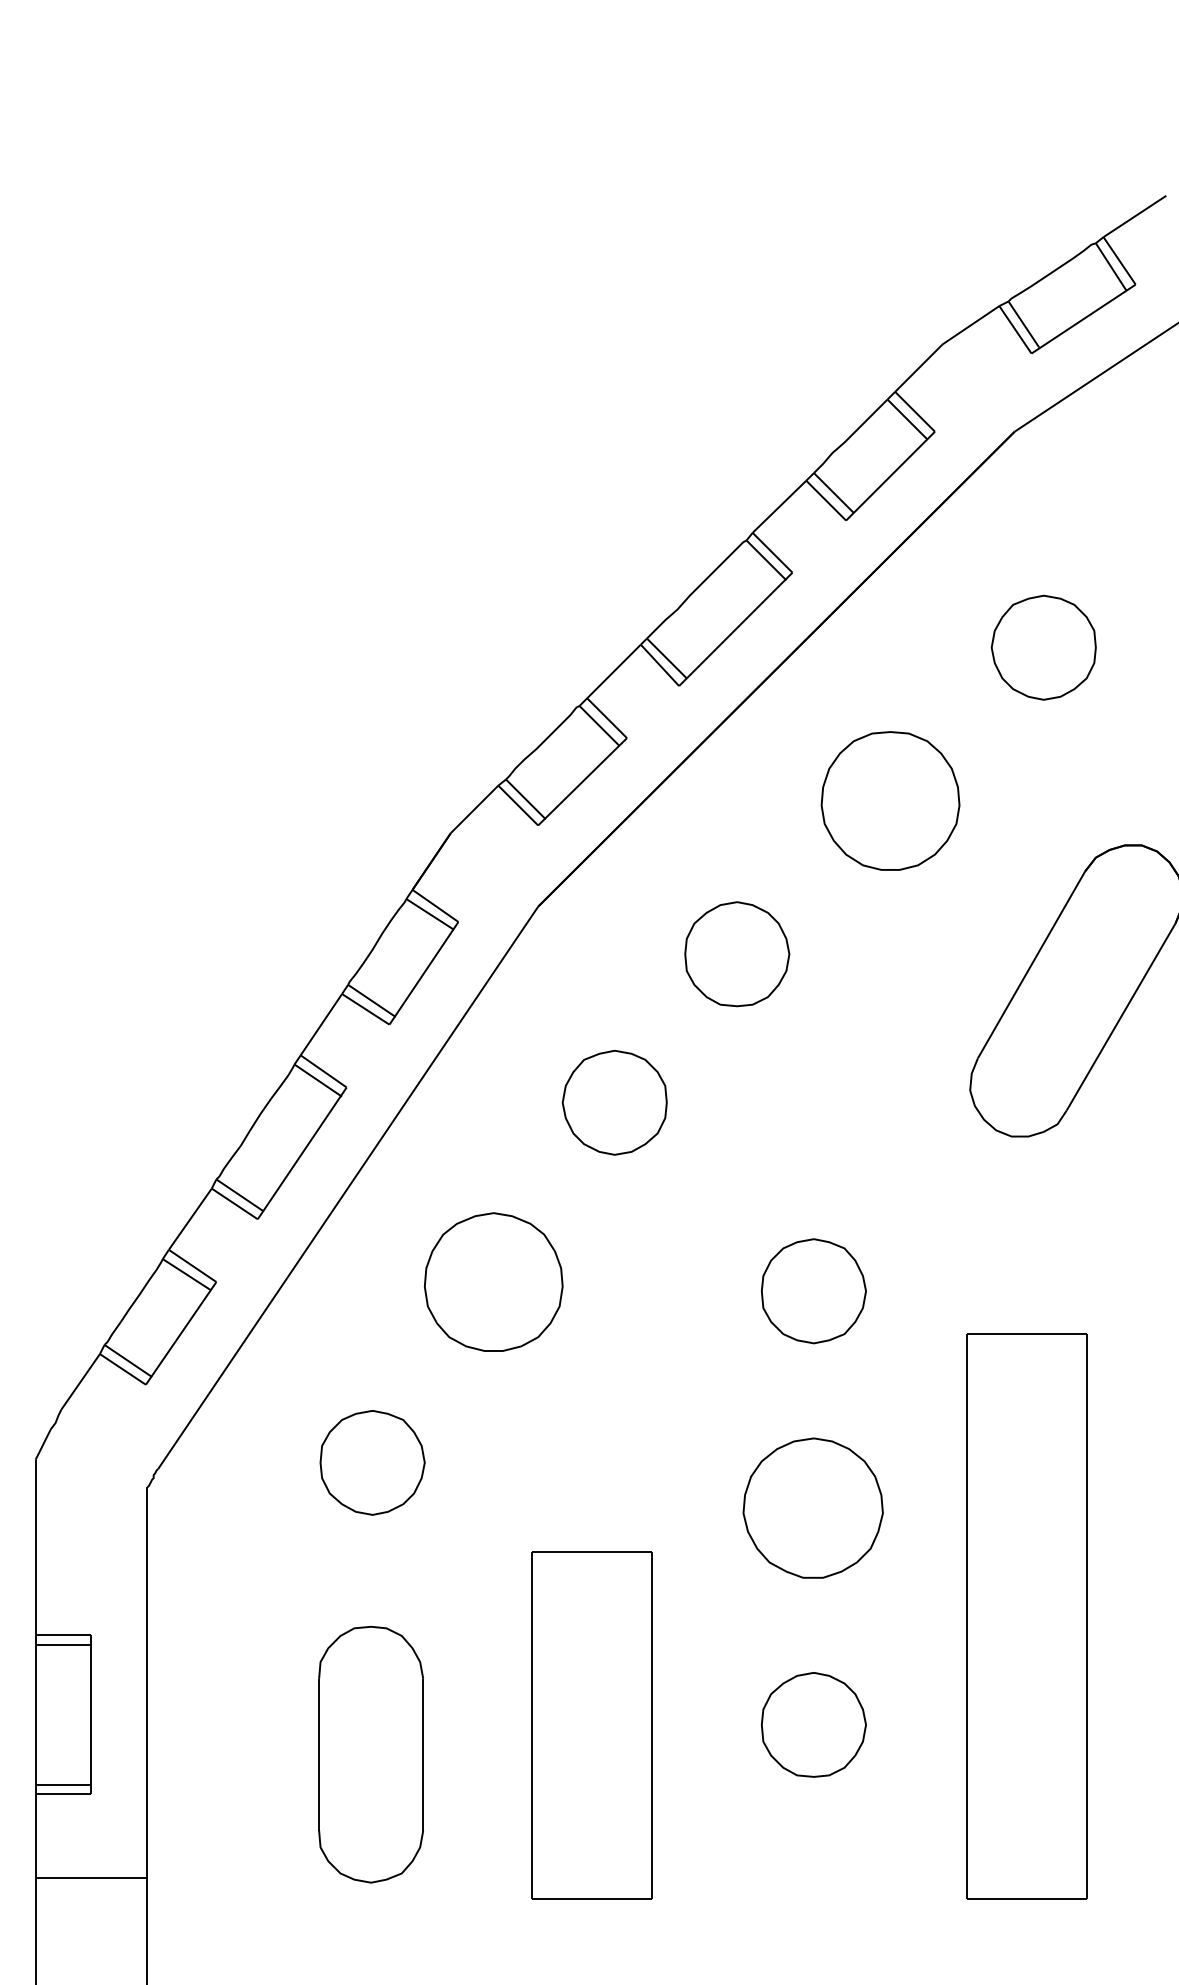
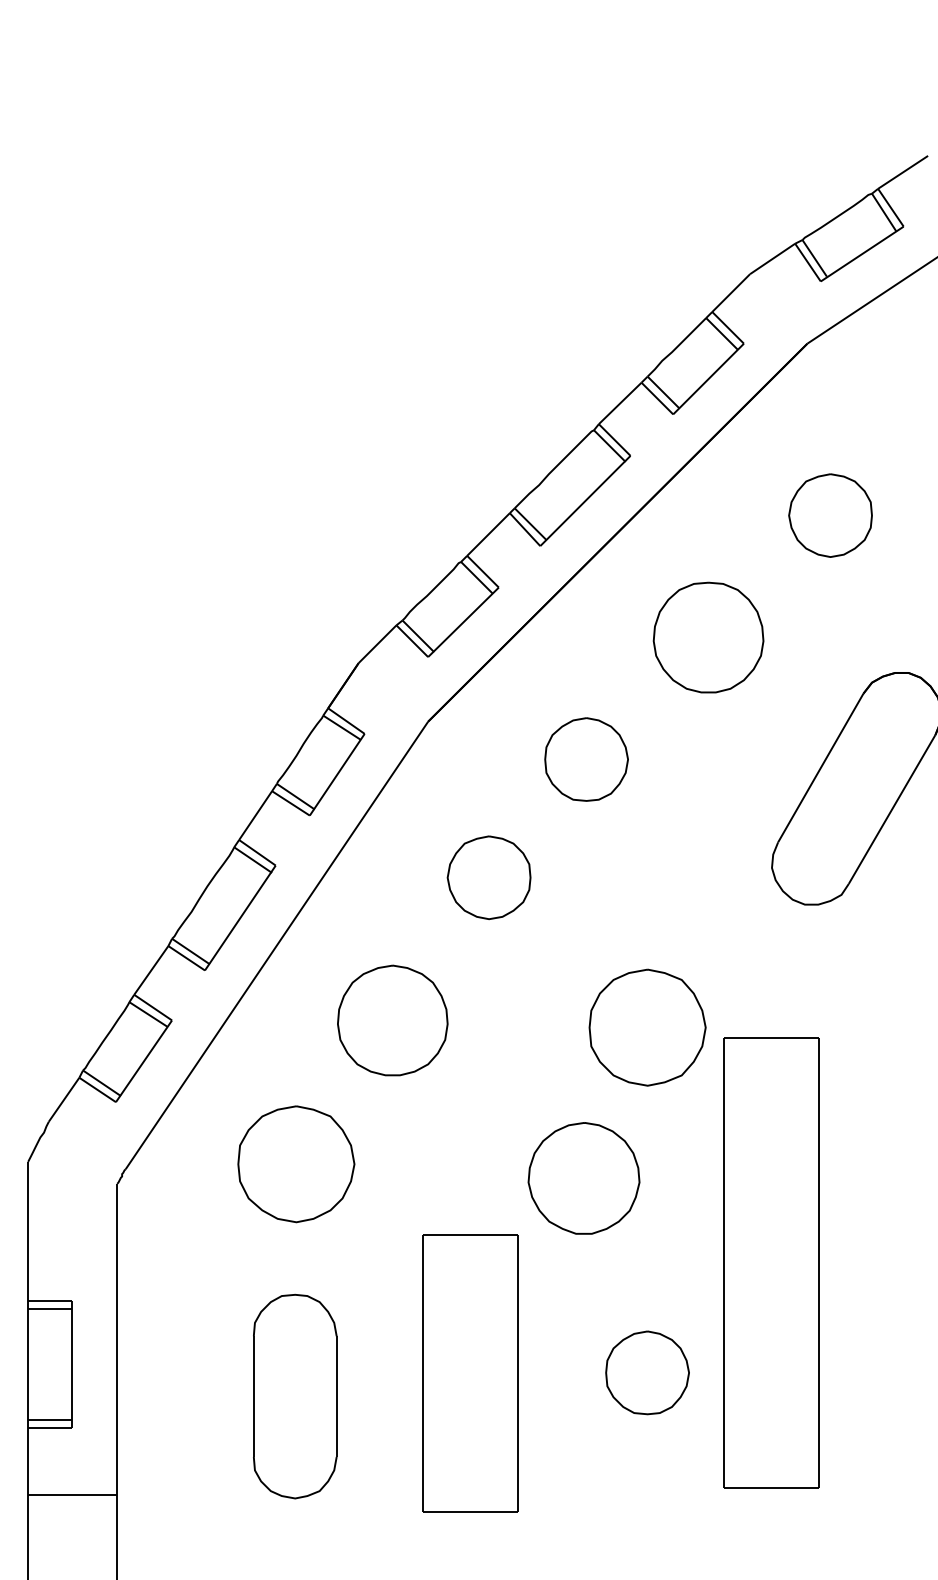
part: (813, 1290) -> (647, 1027), size x1.4
part: (372, 1463) -> (296, 1164), size x1.4
part: (812, 1508) -> (583, 1178), moved
part: (1027, 1616) -> (771, 1262), moved

